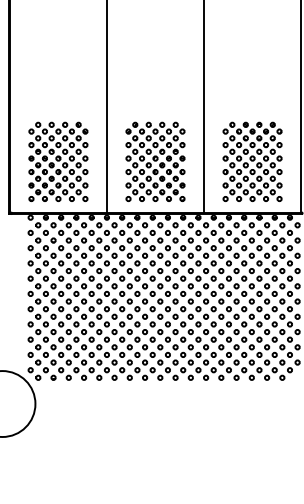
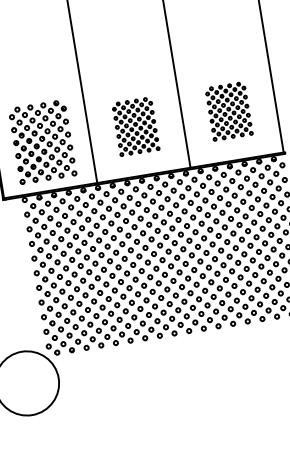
part: (155, 161) -> (135, 126), size x0.7
part: (252, 161) -> (229, 111), size x0.7

